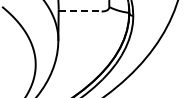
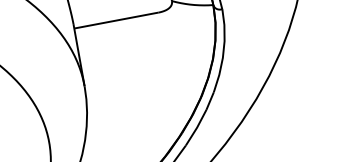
line: (80, 11) -> (117, 20), dashed -> solid

